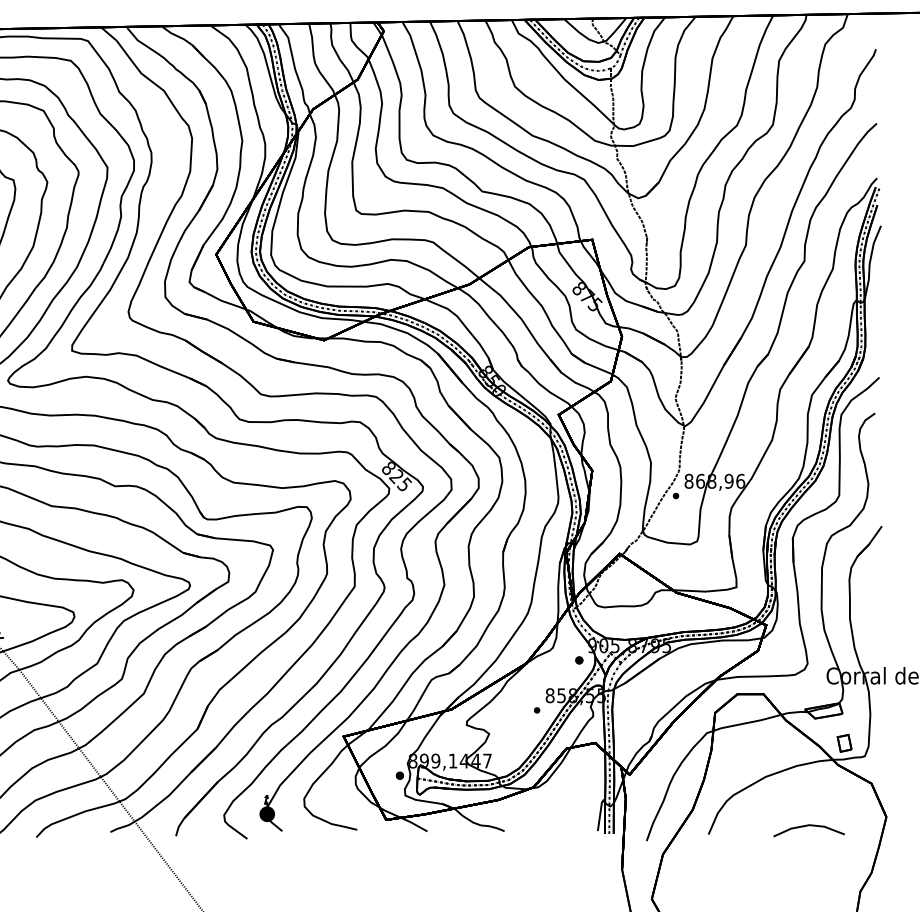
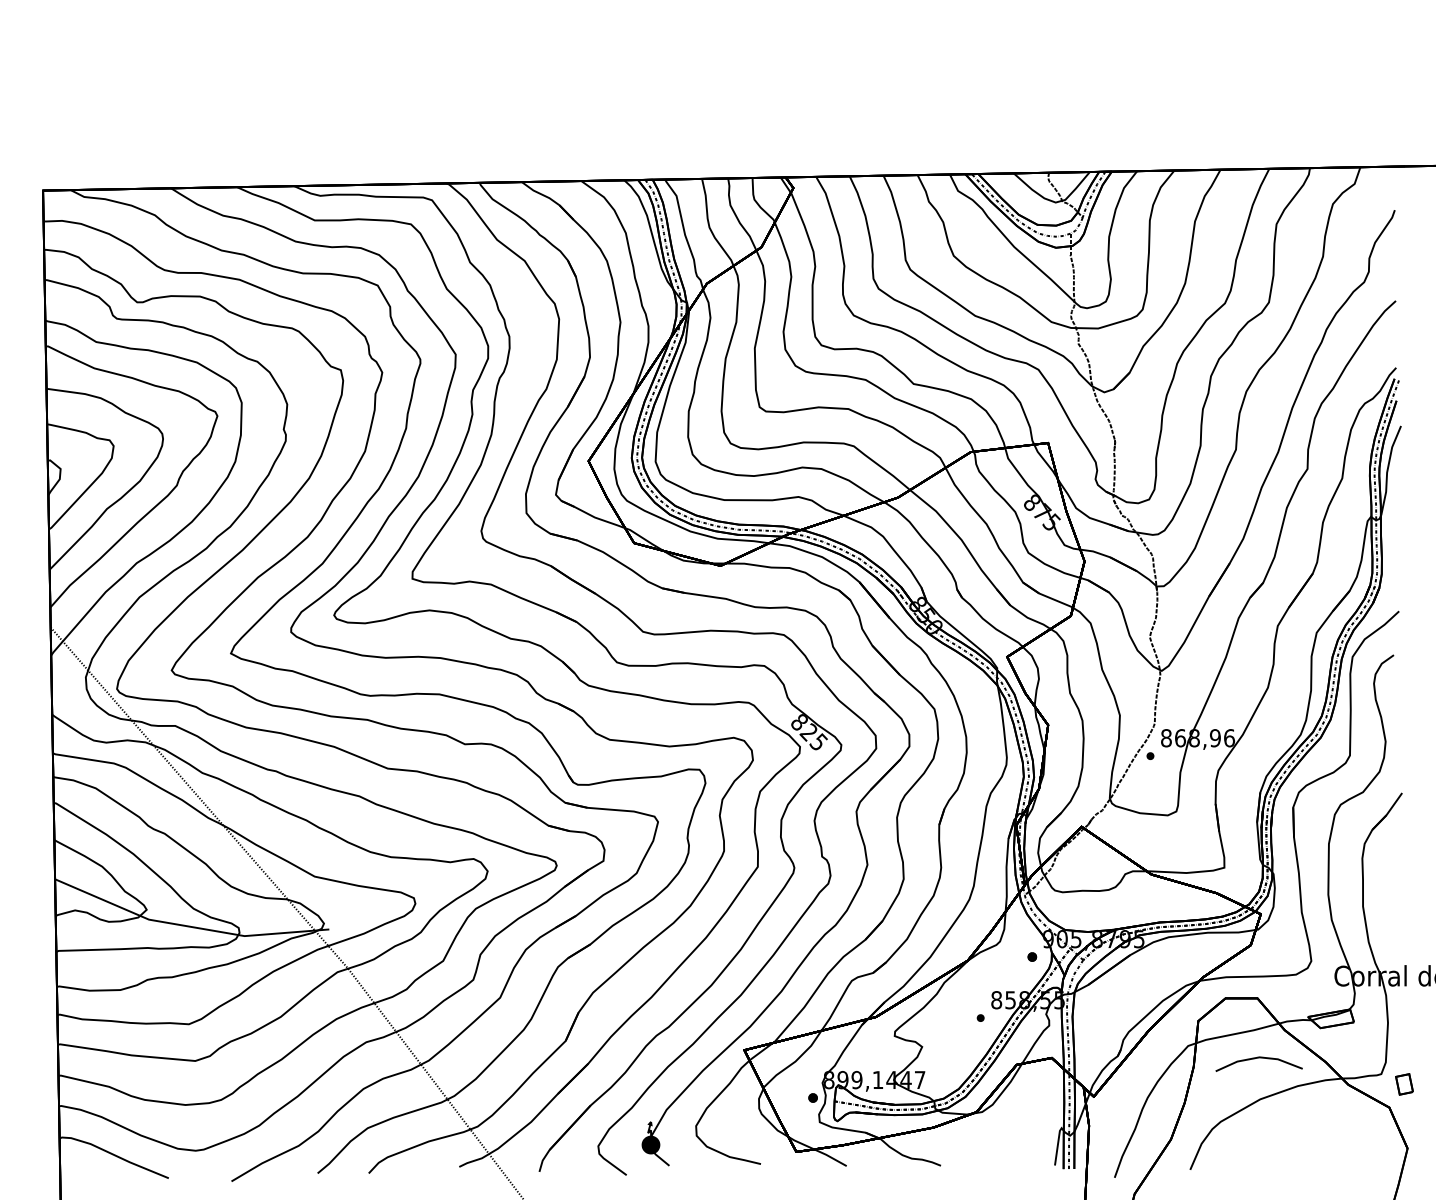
part: (844, 743) -> (1404, 1084), moved
line: (808, 826) -> (1258, 1058), moved

